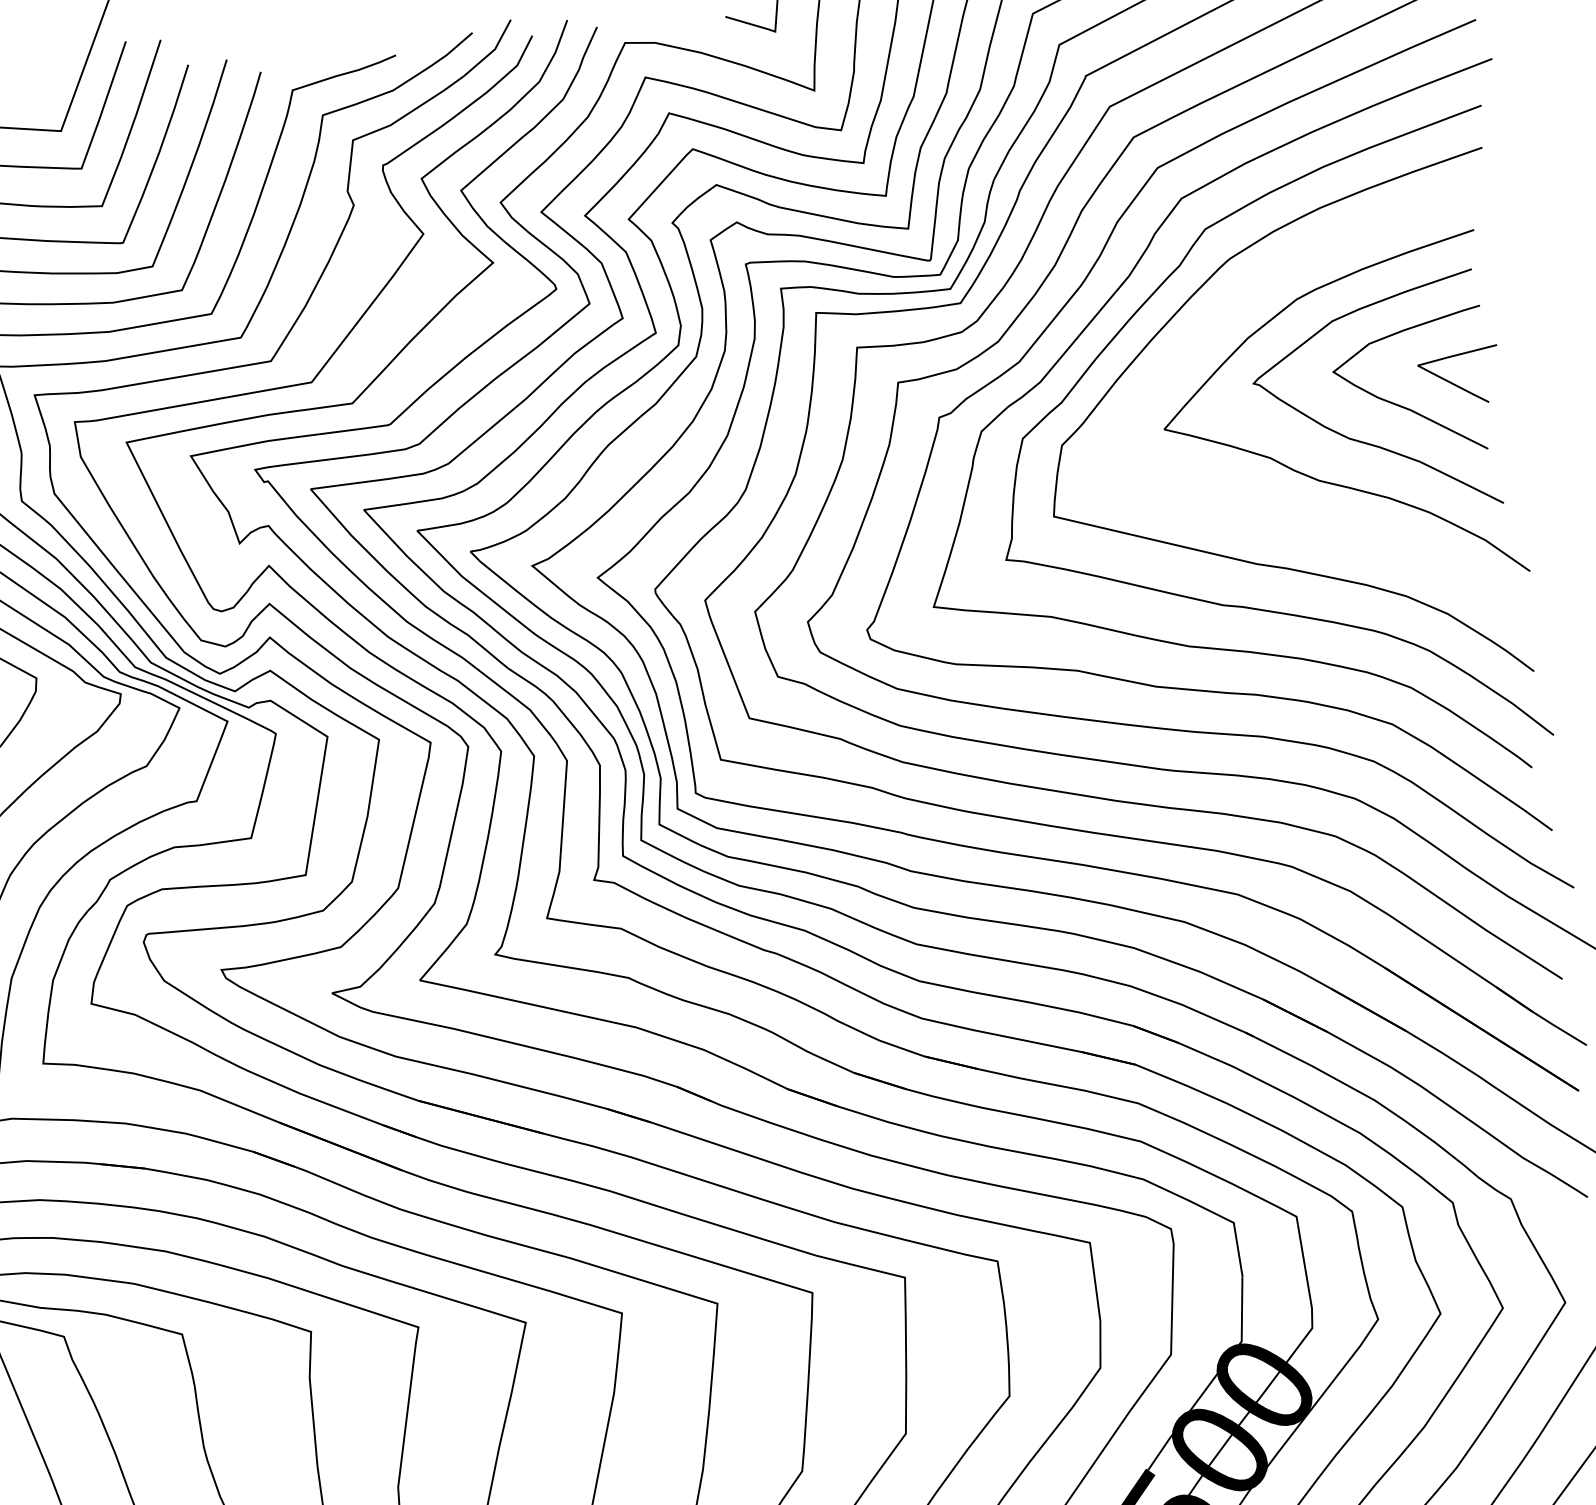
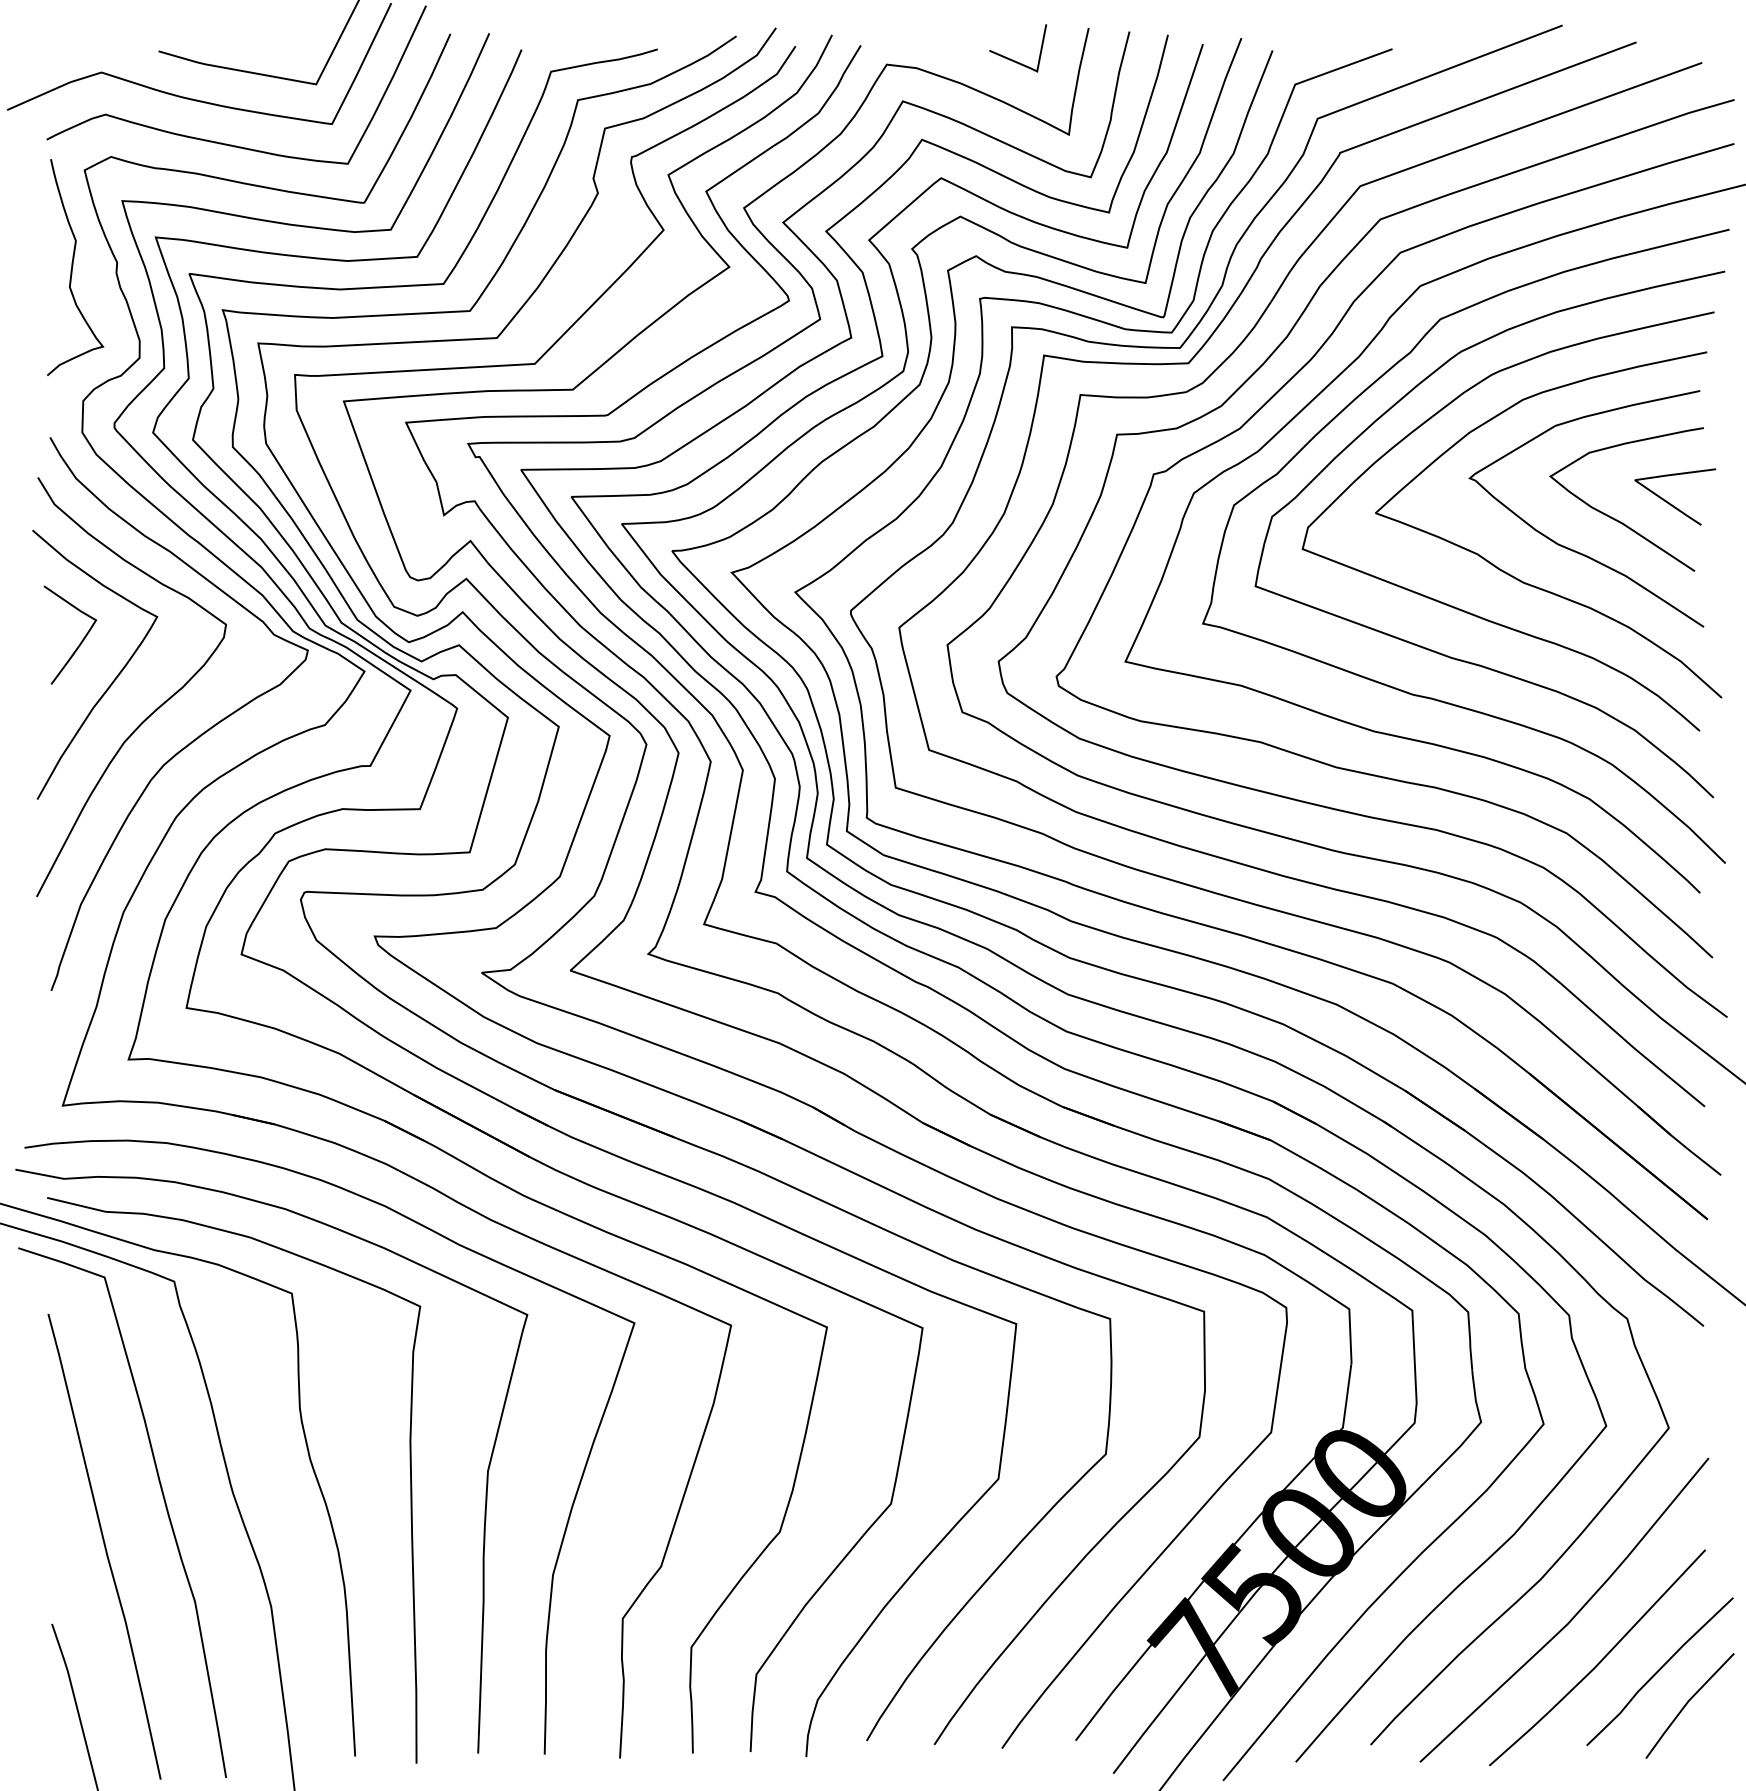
curve: (1270, 516) -> (1470, 612), added

